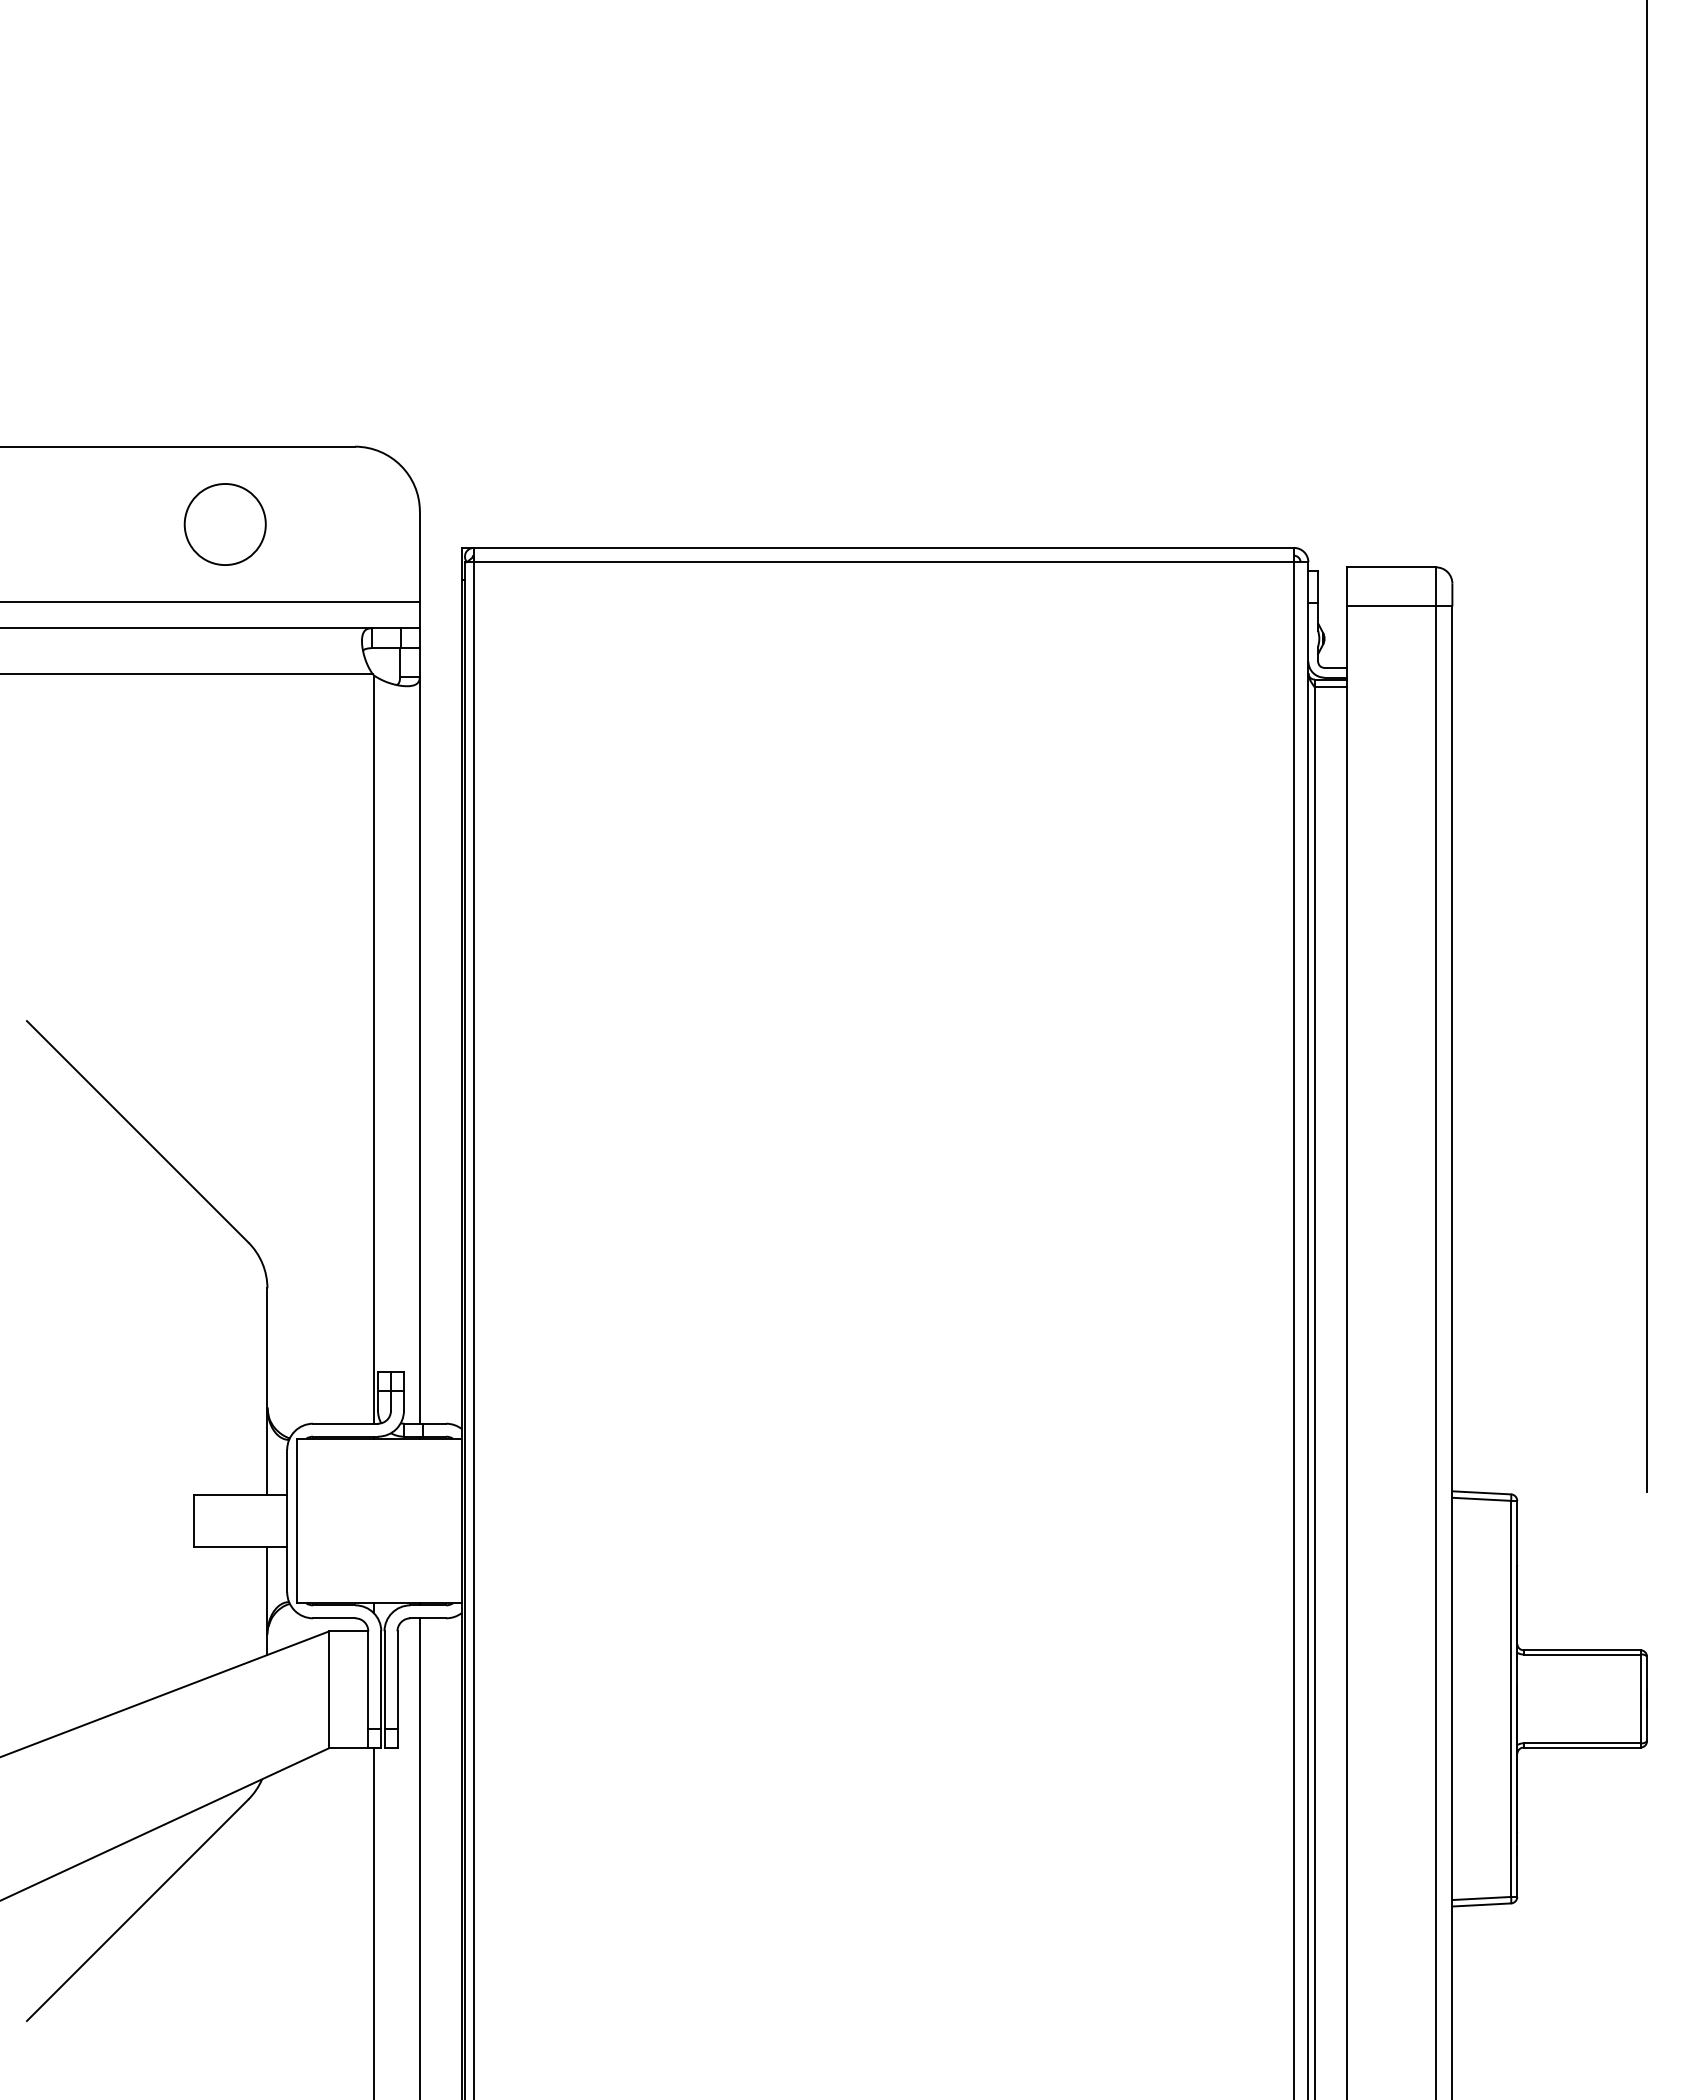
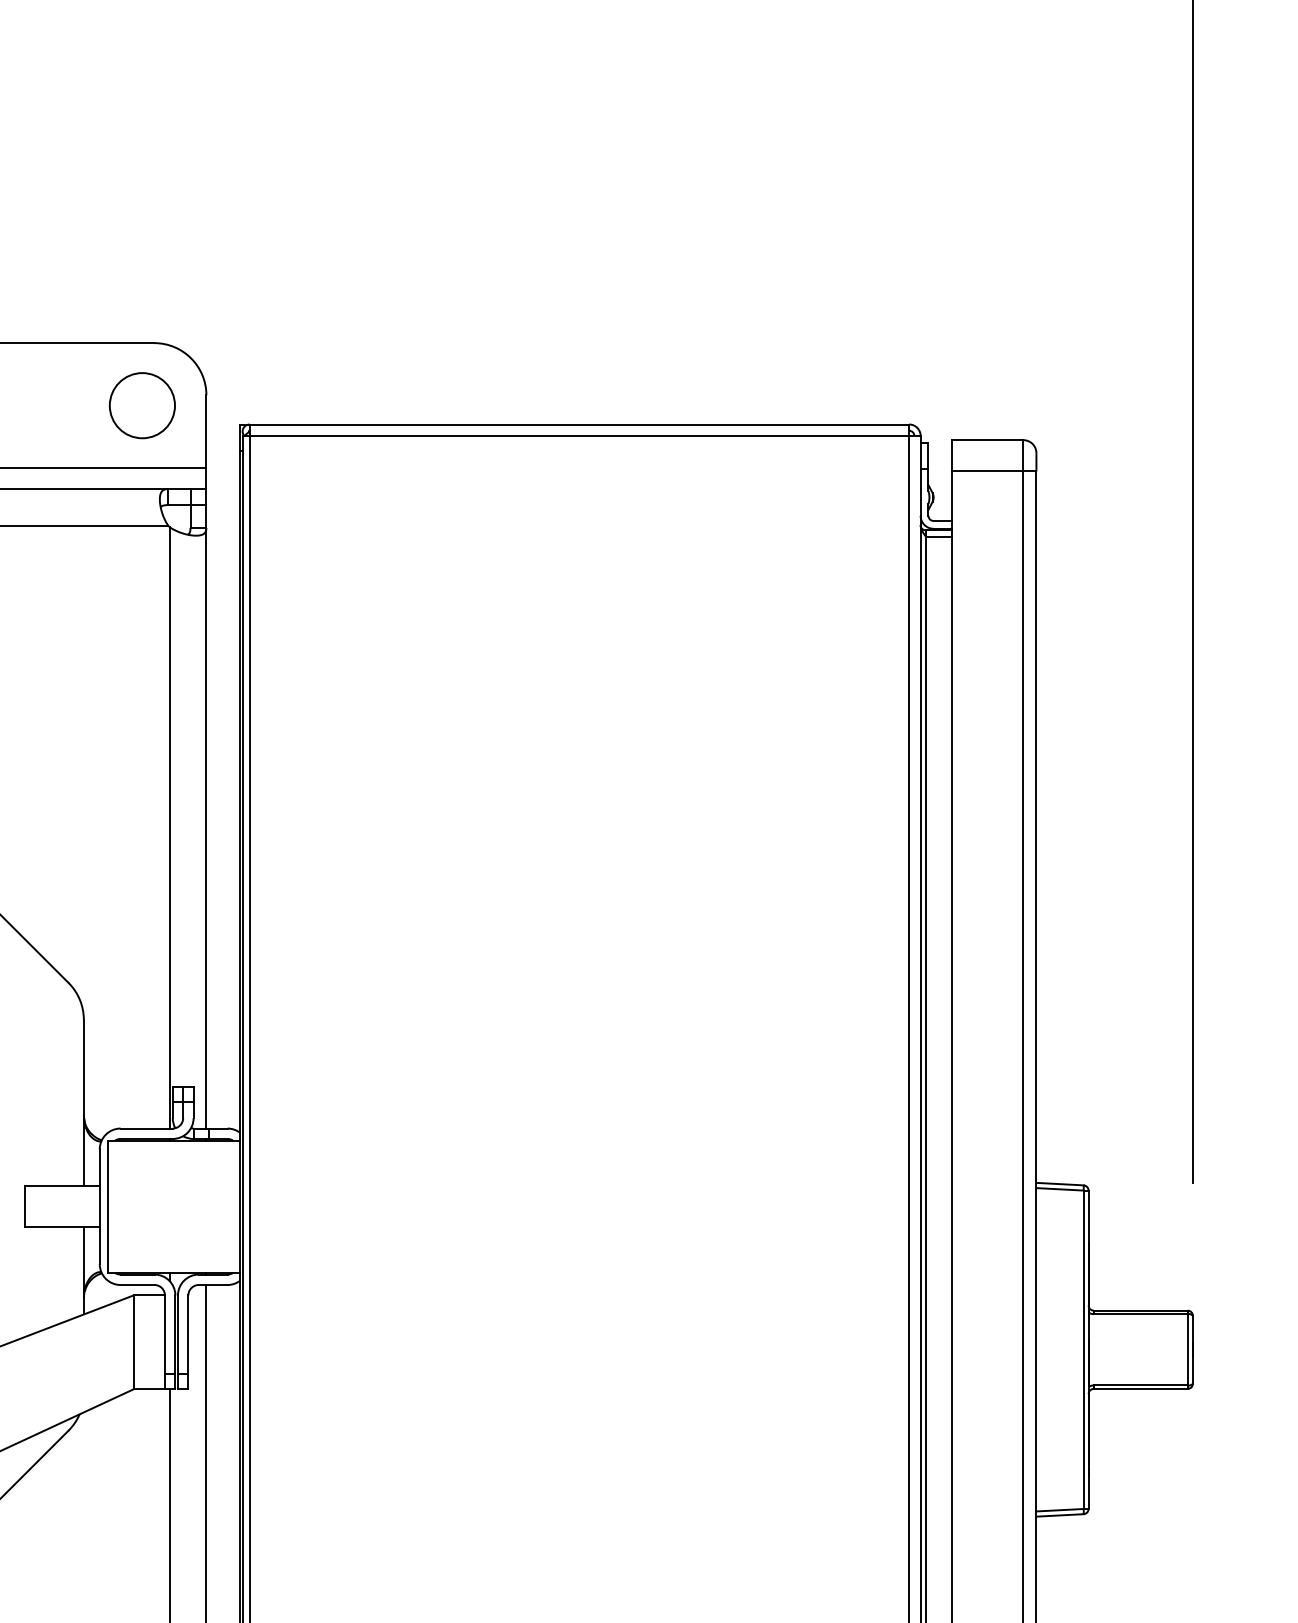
circle: (224, 524) -> (141, 405), moved

